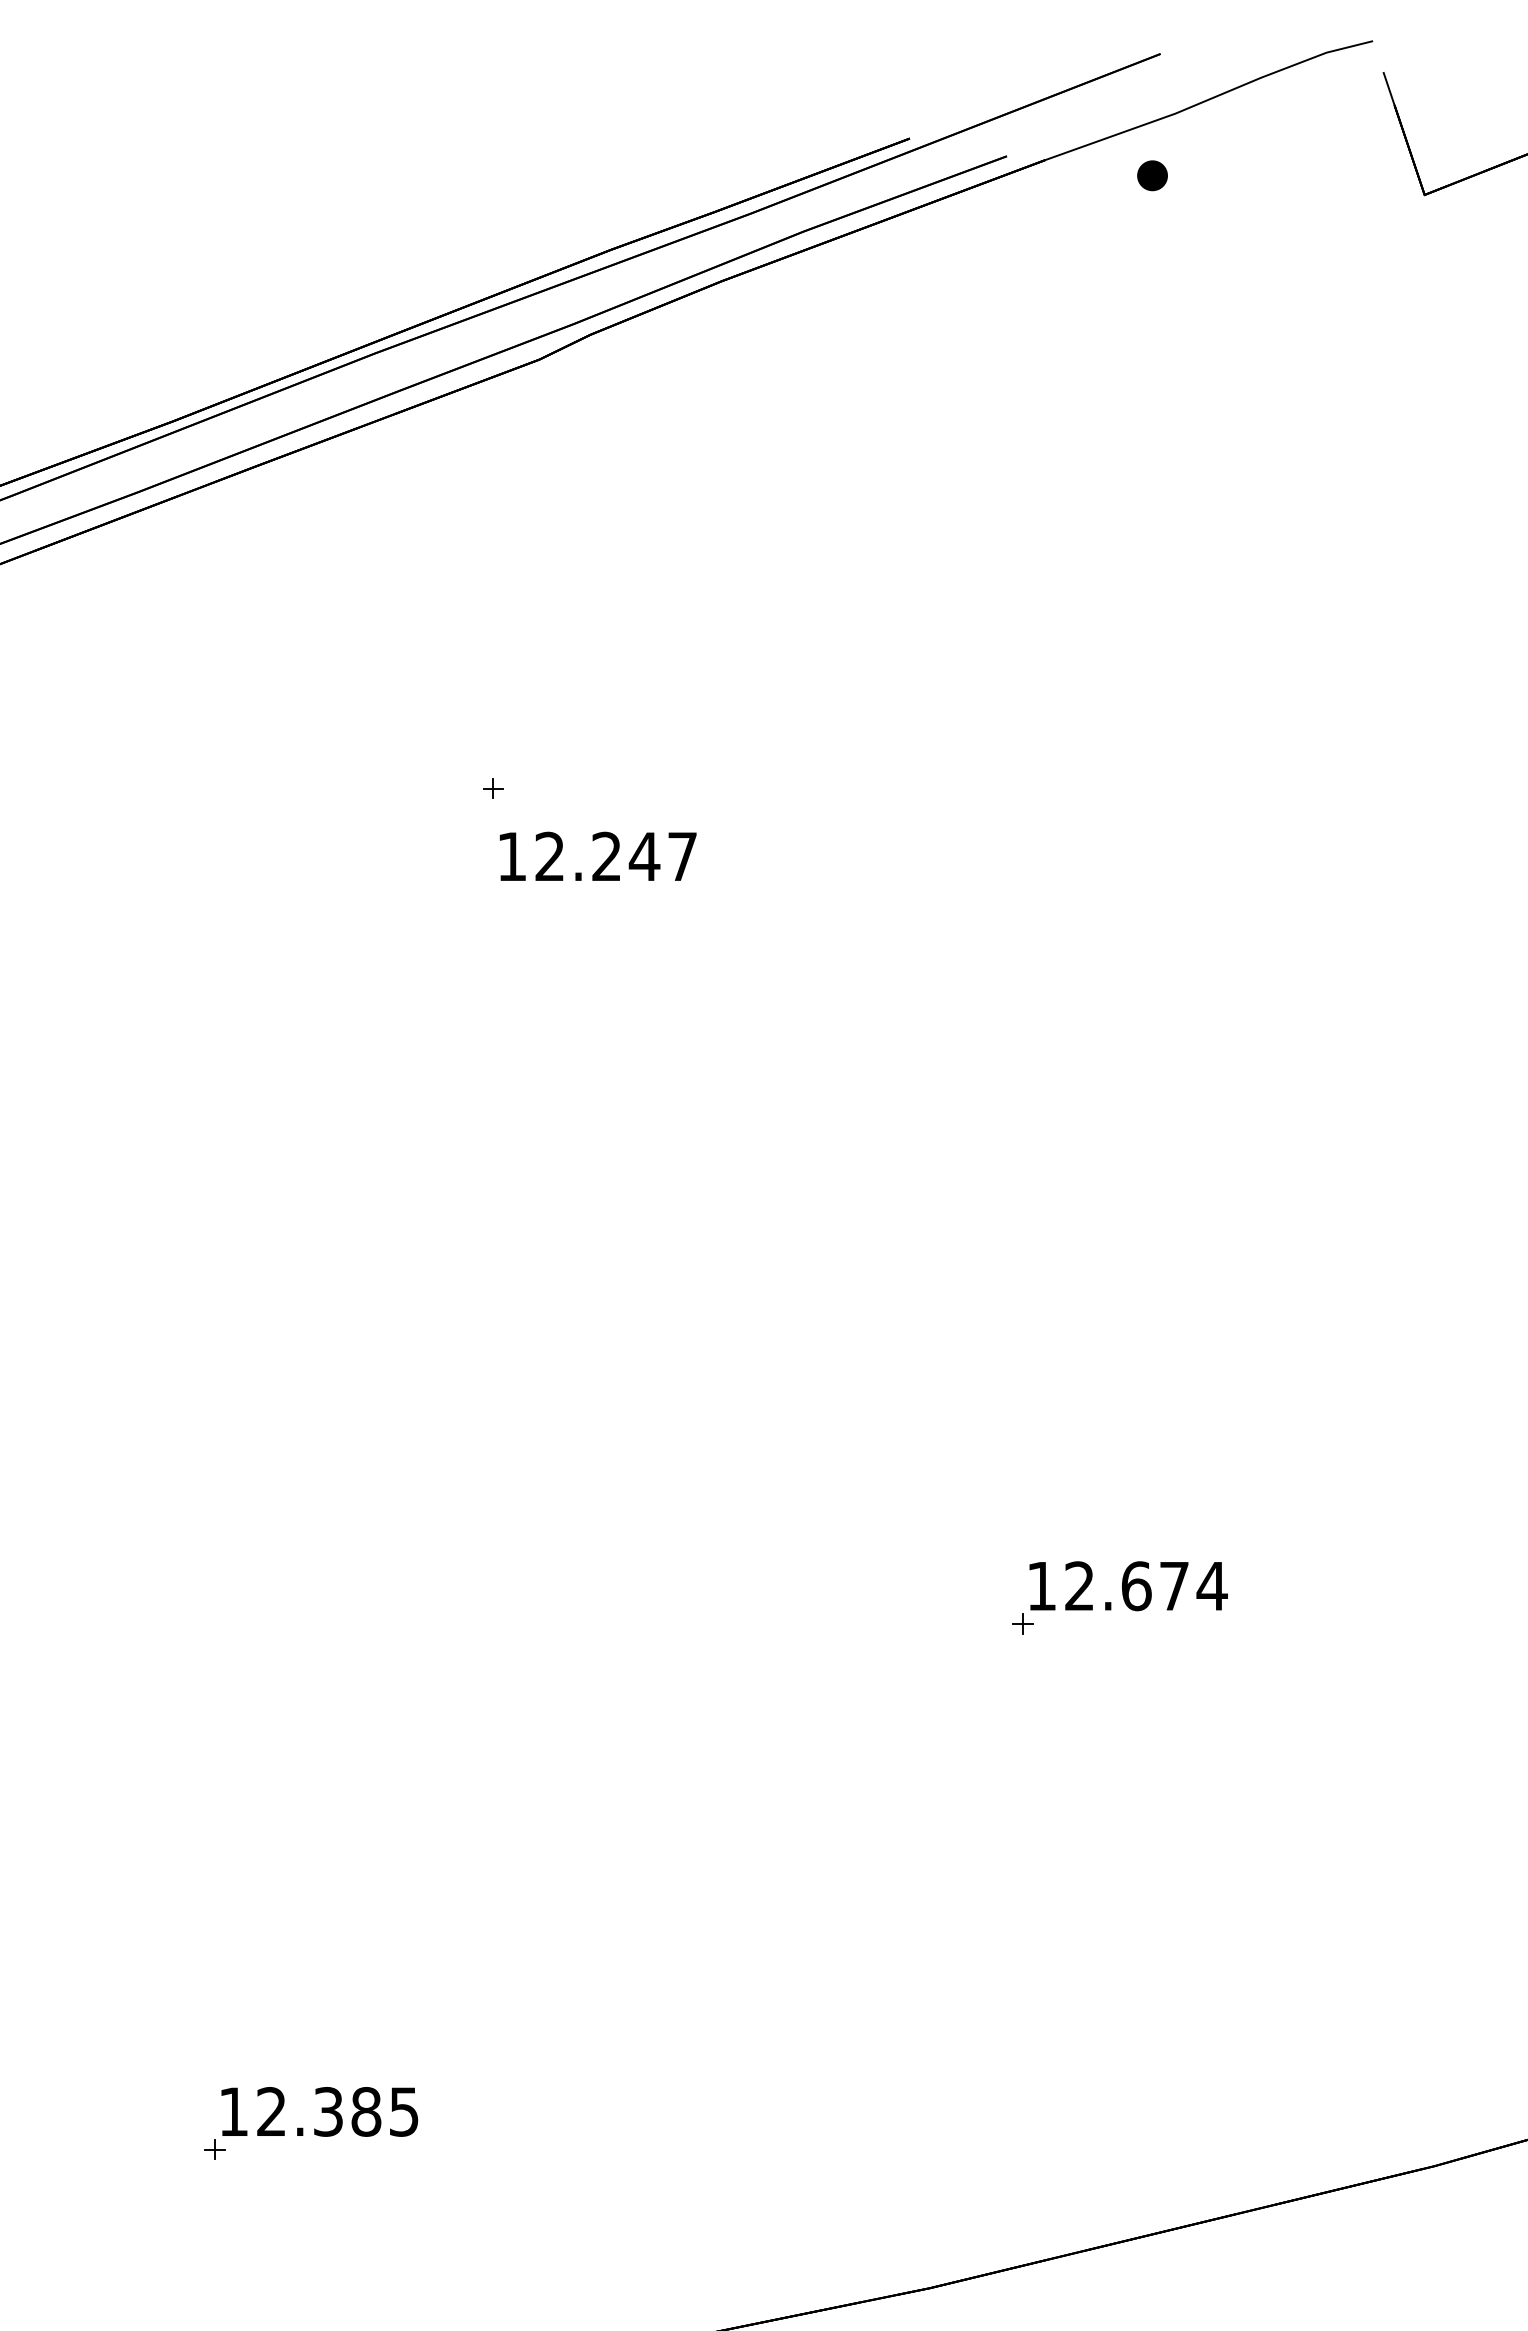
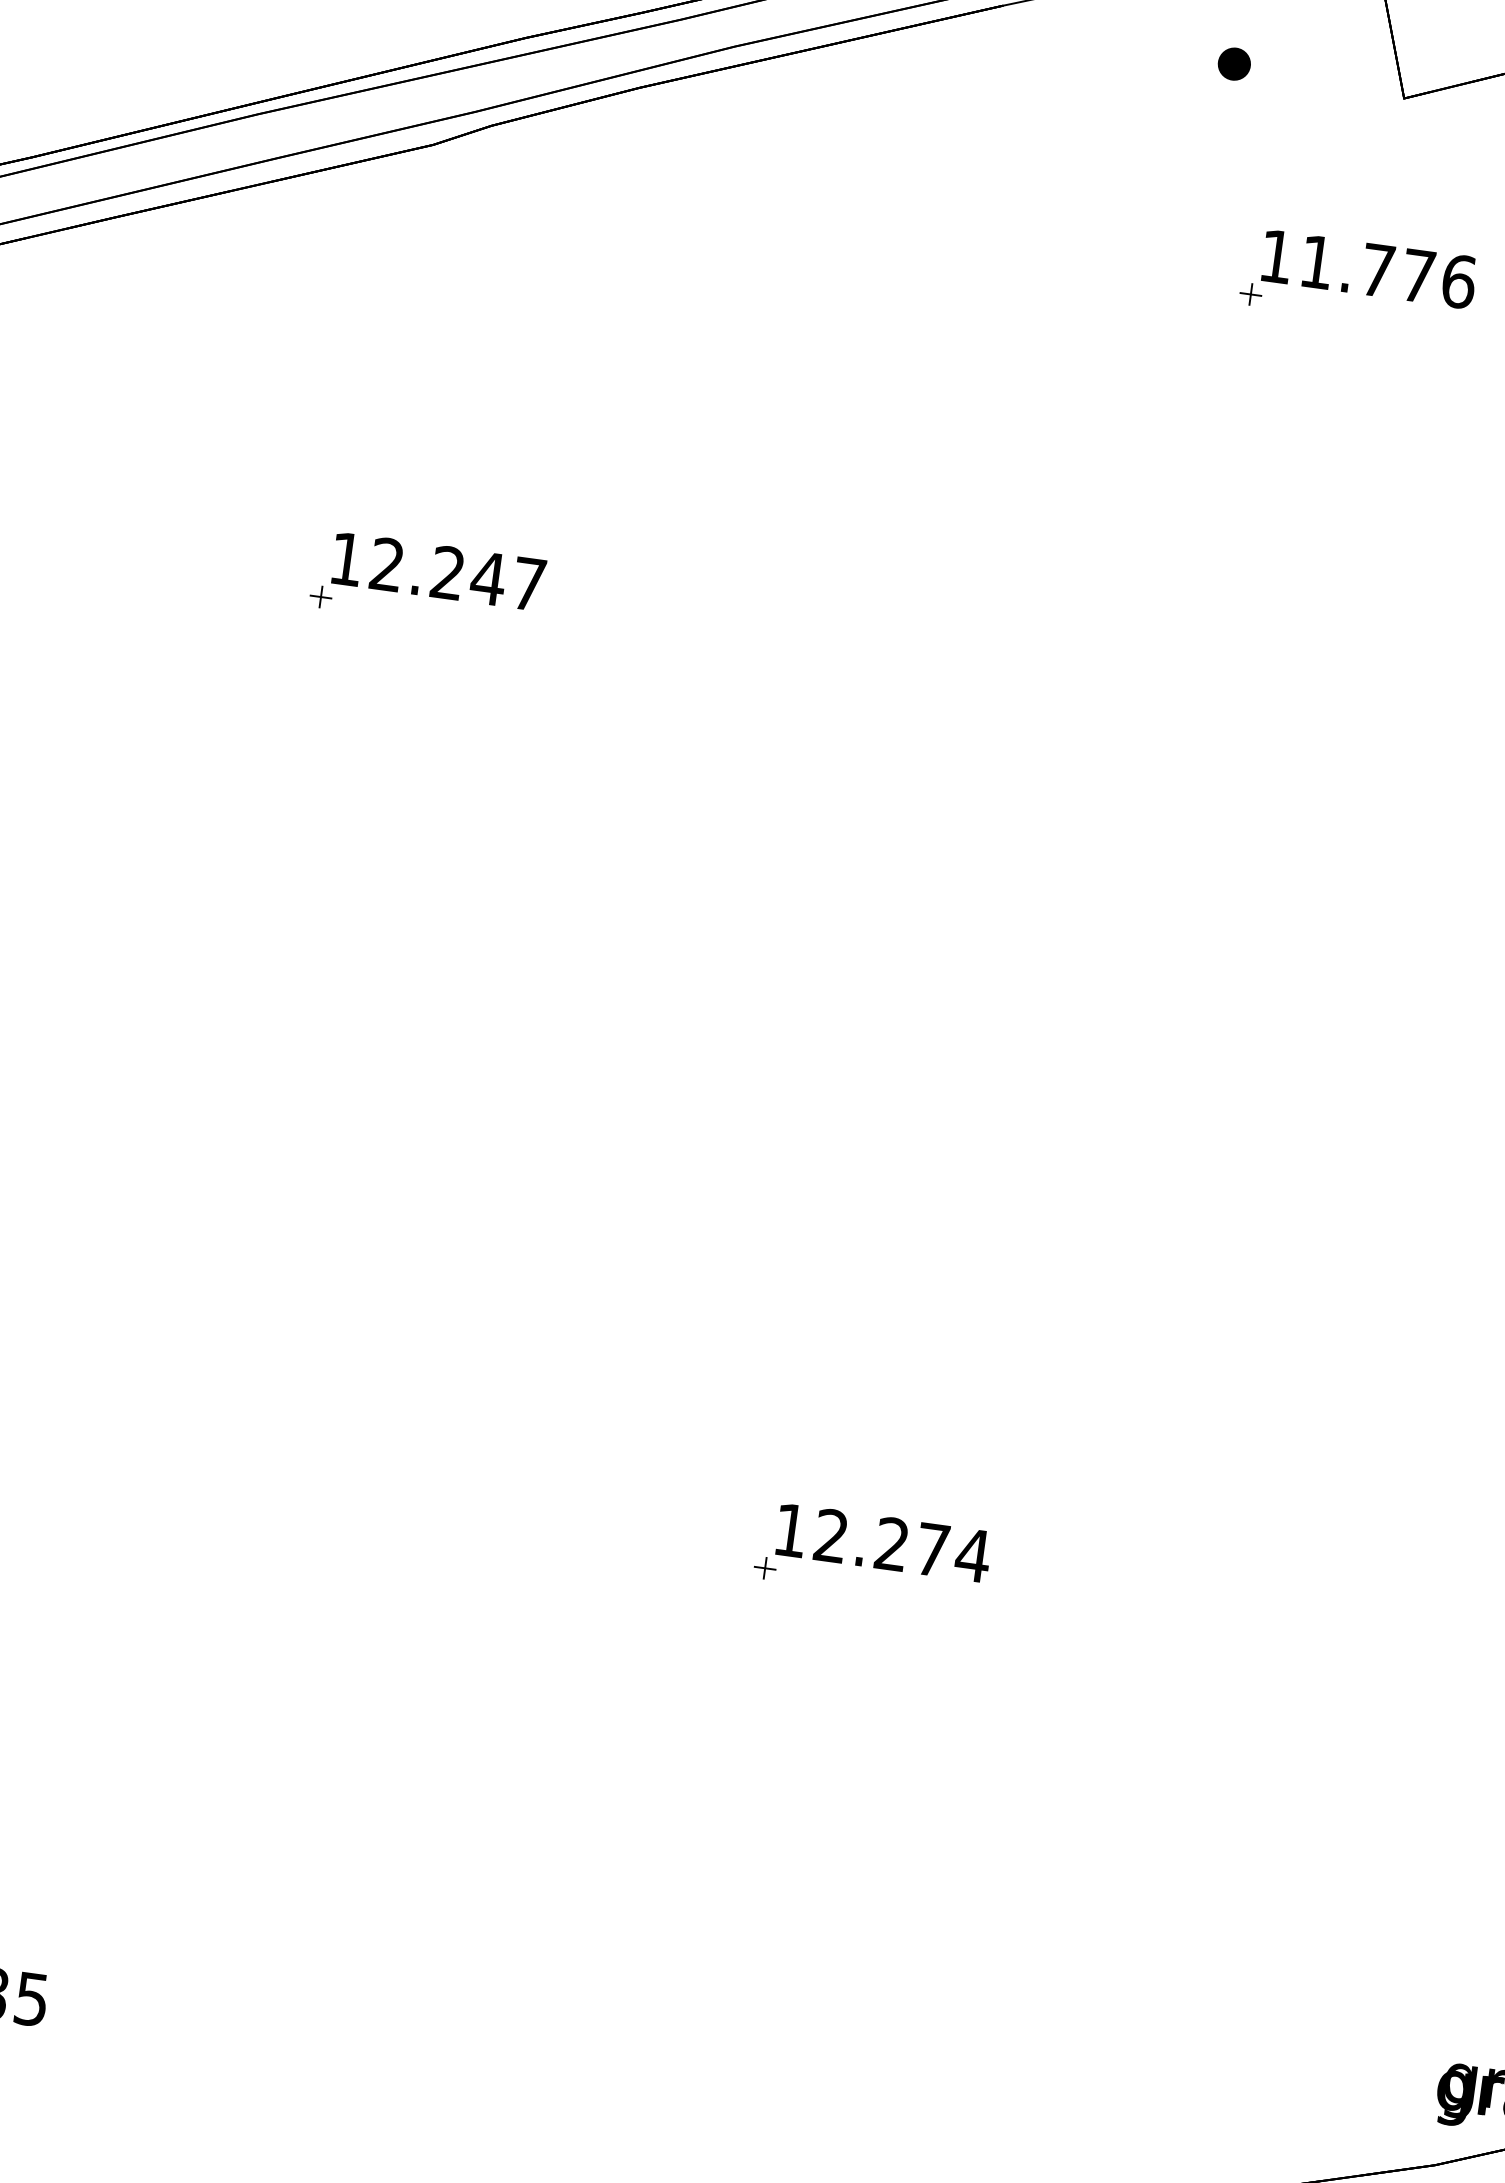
part: (1152, 175) -> (1234, 63), moved
part: (1396, 372) -> (1348, 284), added
text: (597, 855) -> (438, 570), moved
text: (1136, 1586) -> (892, 1544), 12.674 -> 12.274

